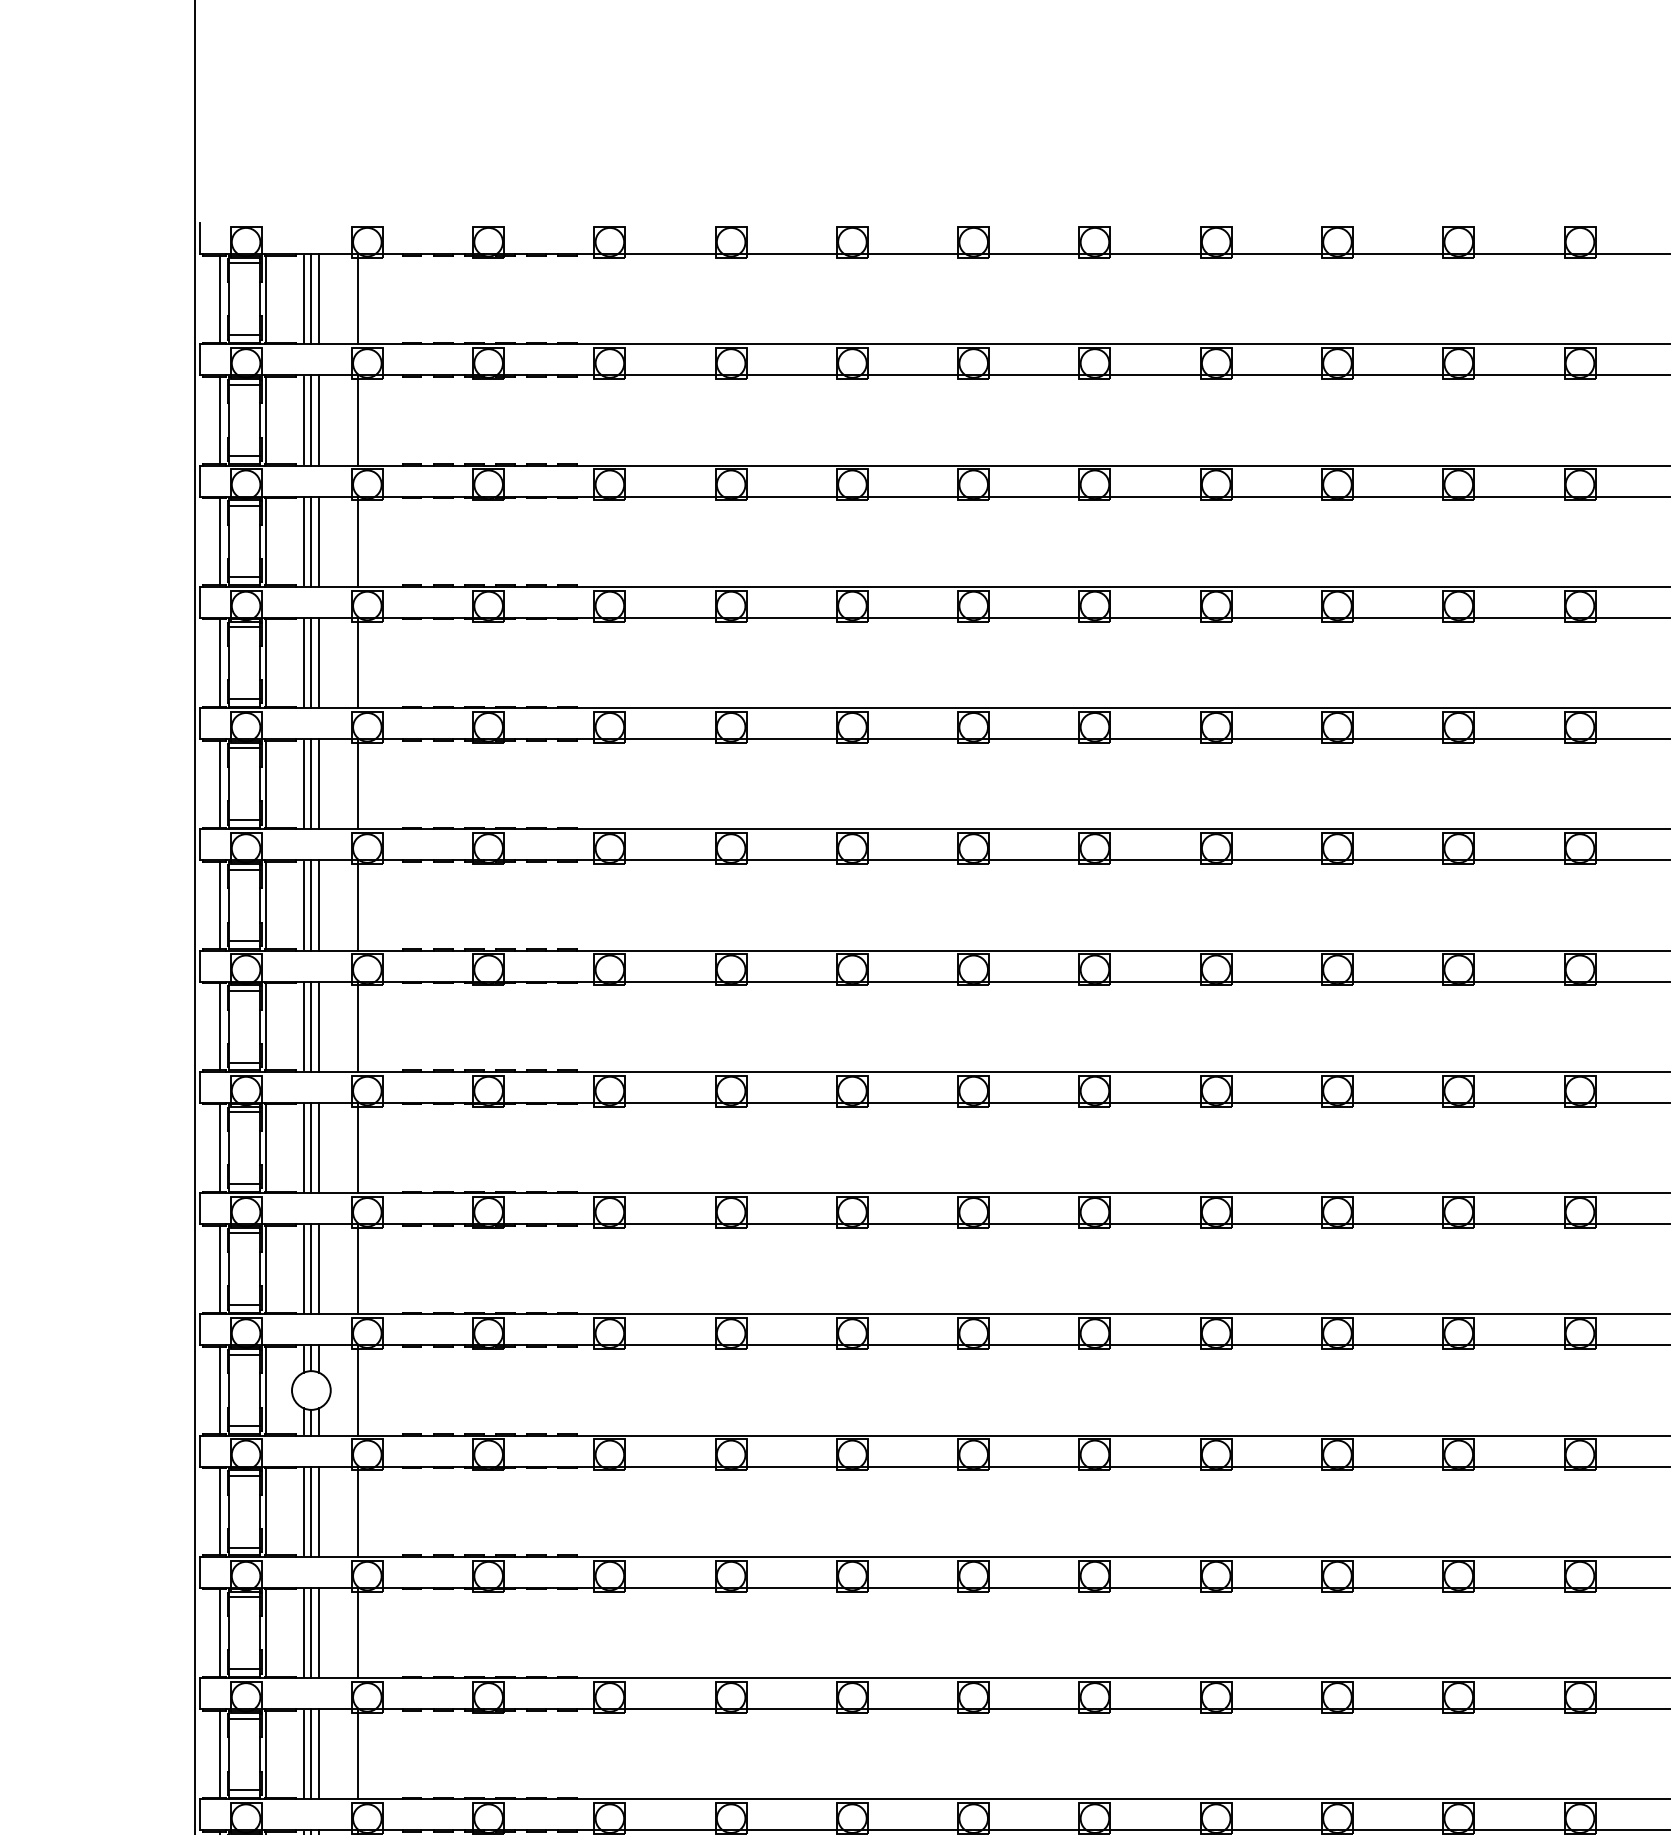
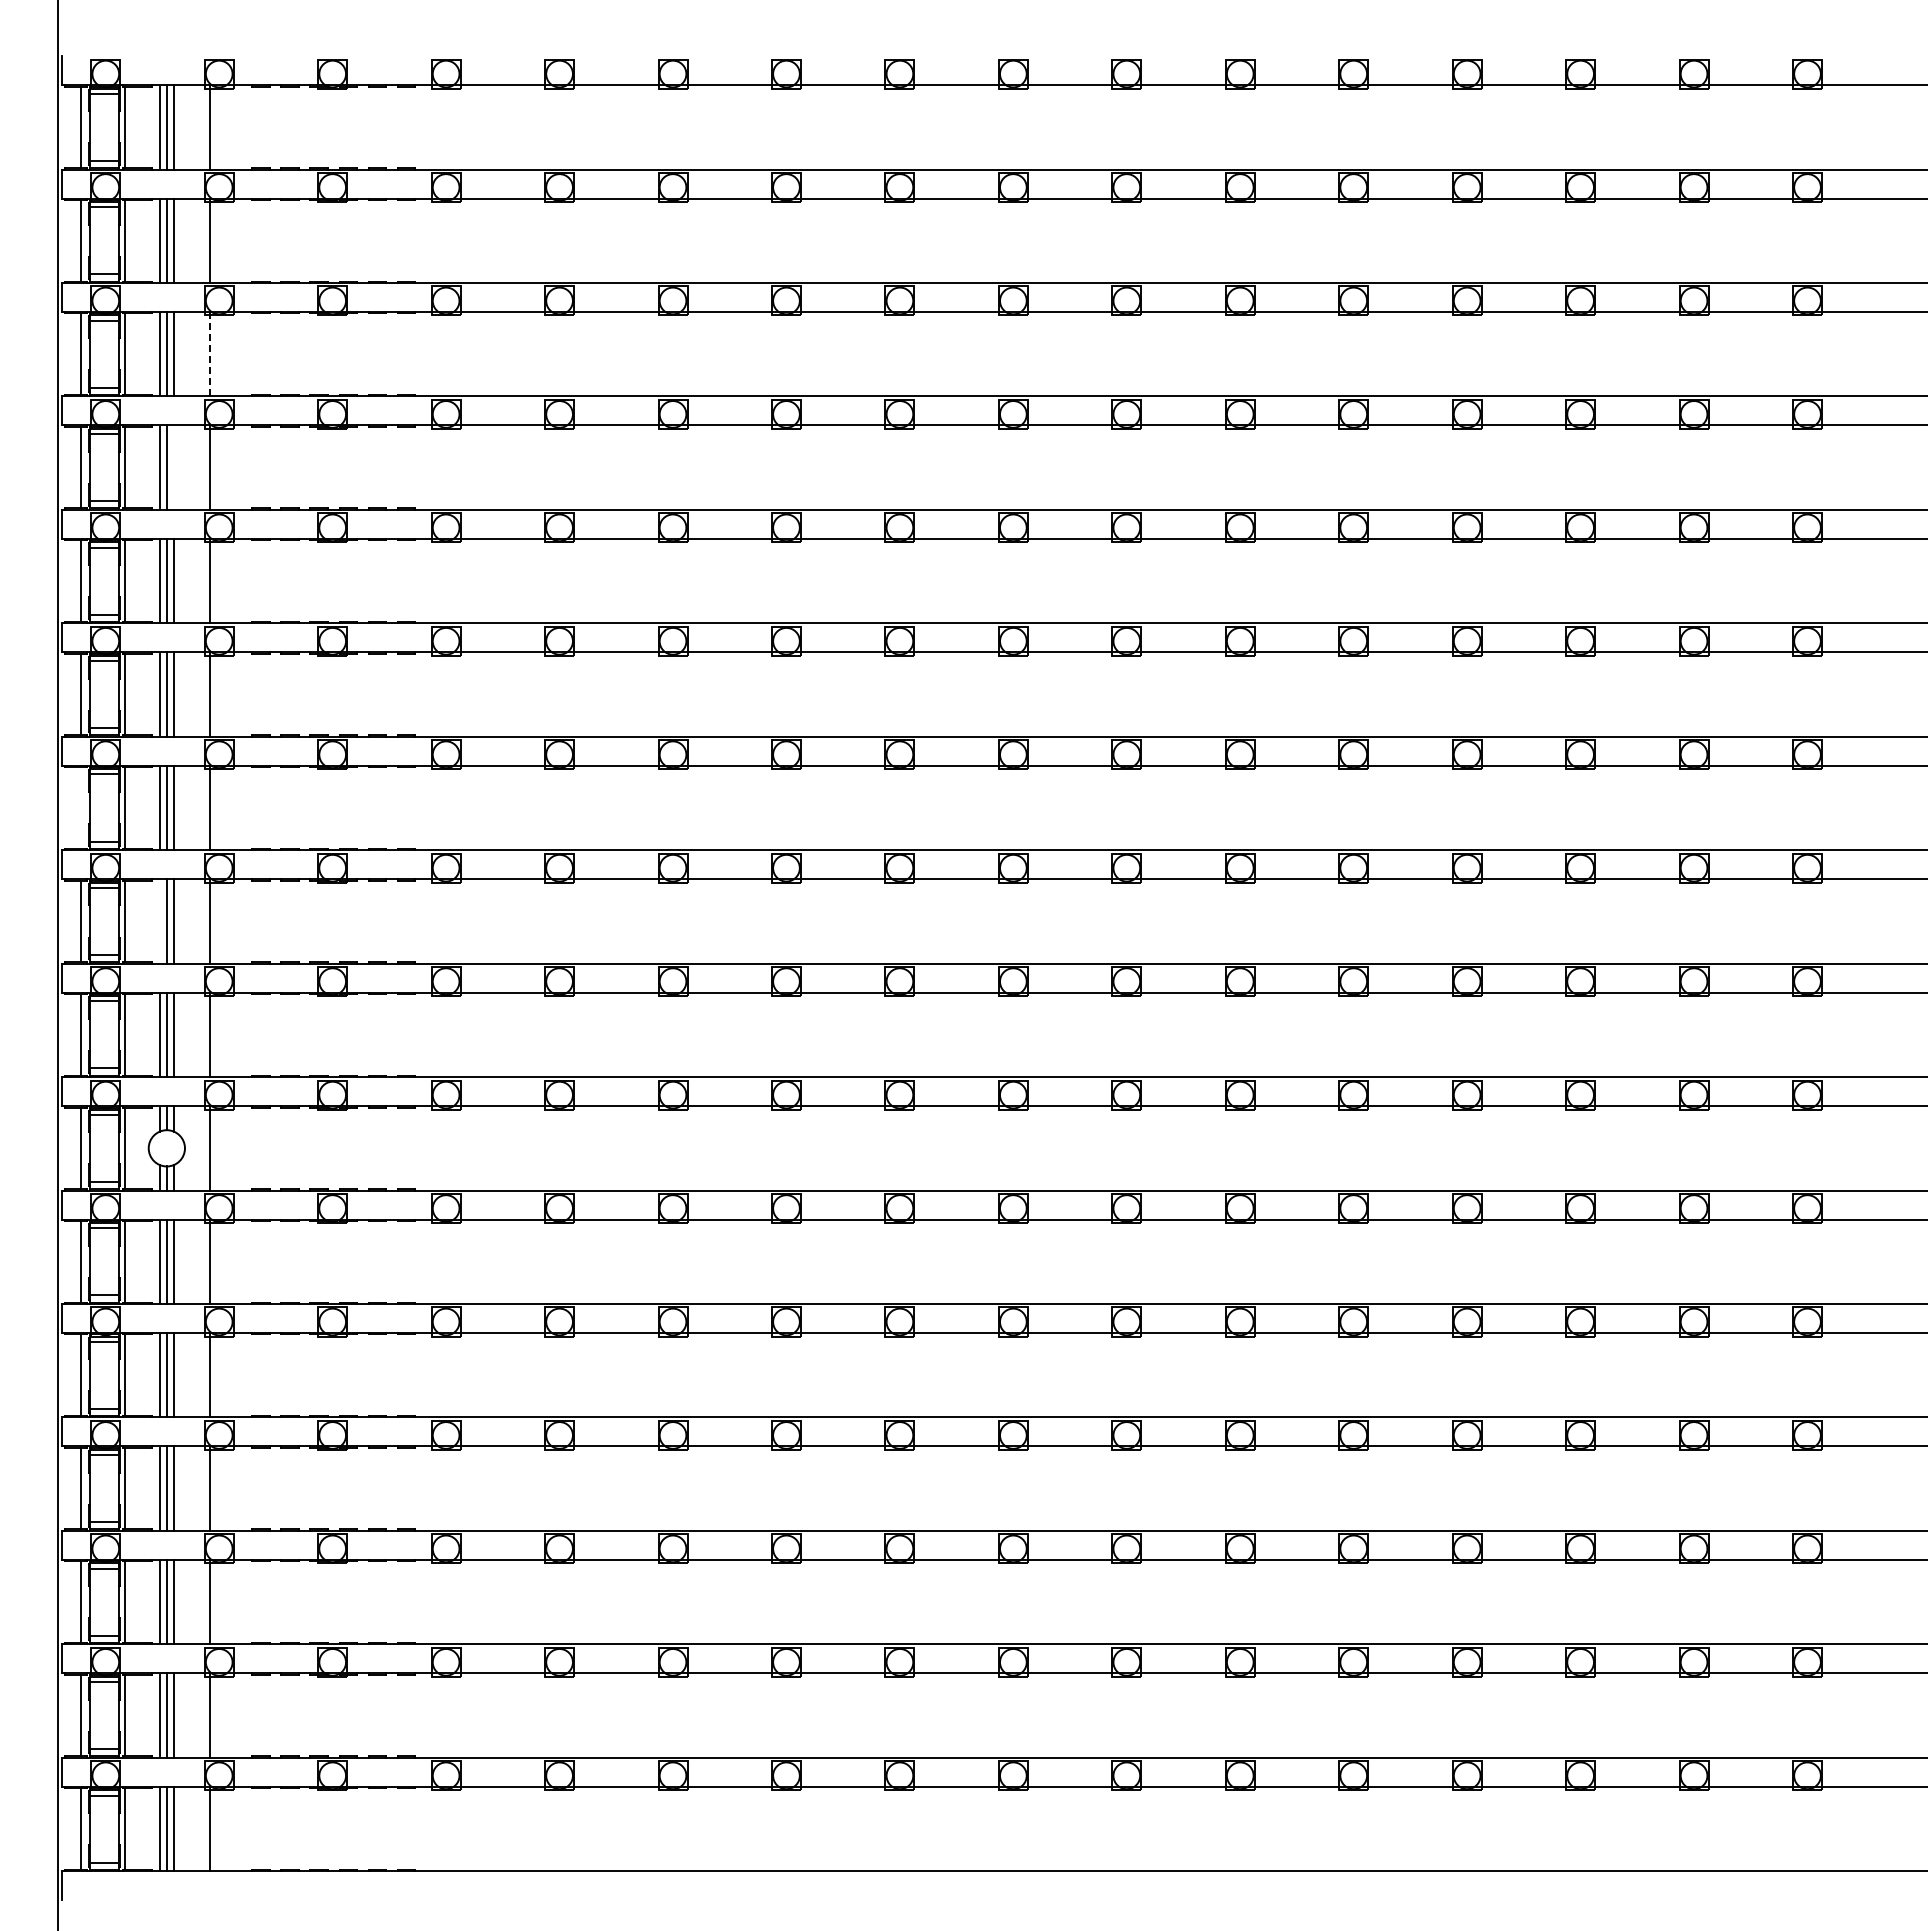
line: (358, 541) -> (210, 354), solid -> dashed
line: (319, 662) -> (174, 467), removed
line: (220, 1026) -> (81, 807), removed
line: (303, 1148) -> (159, 921), removed

